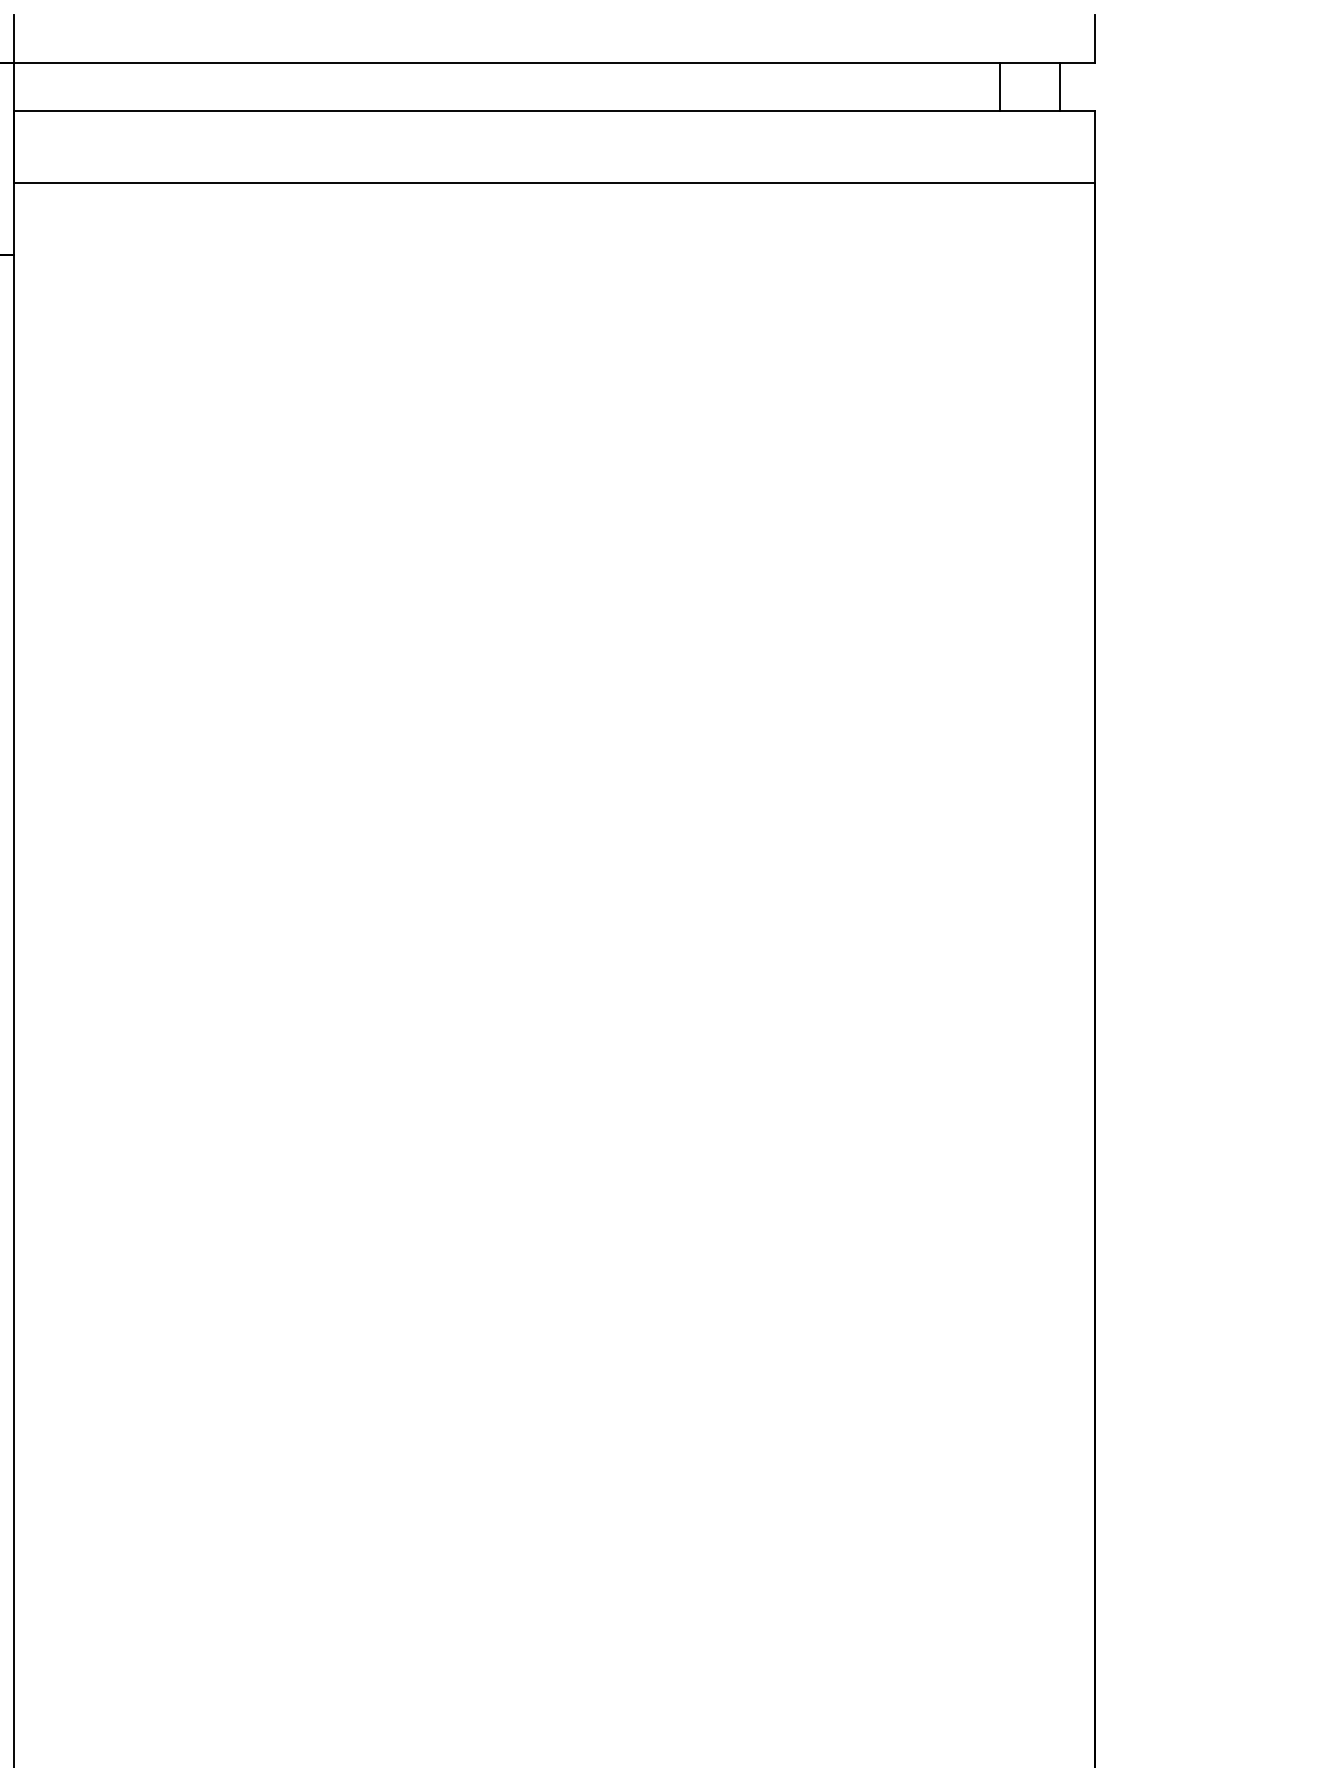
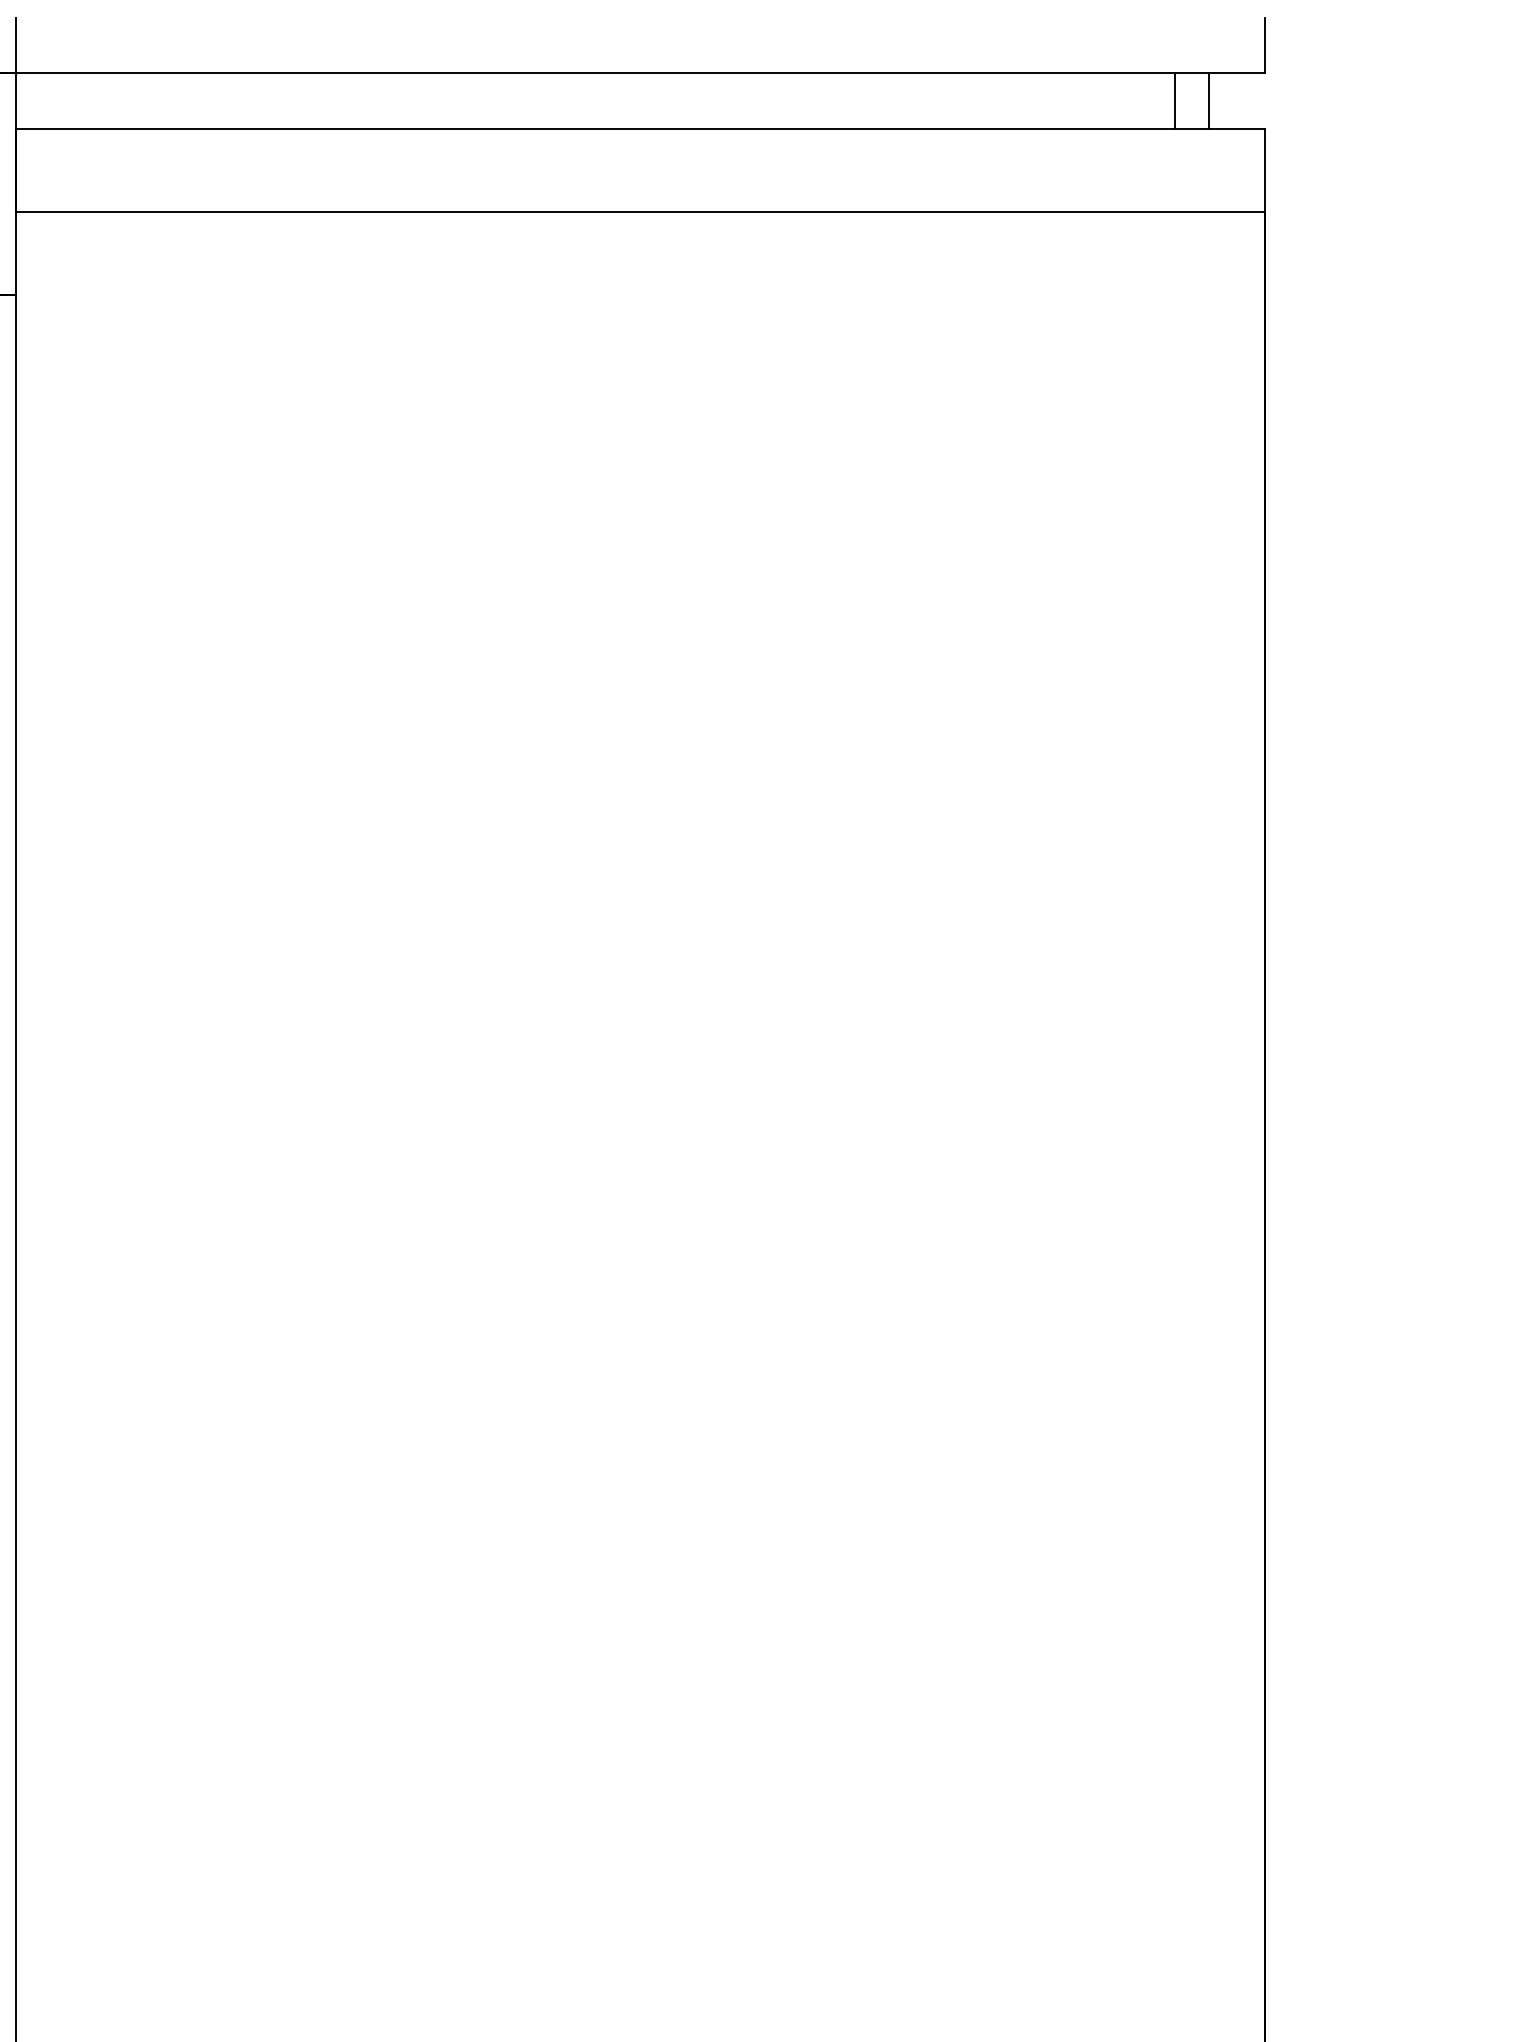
line: (1000, 86) -> (1209, 100), moved
line: (1060, 86) -> (1174, 100), moved

